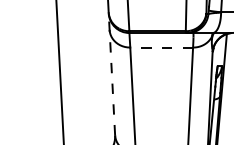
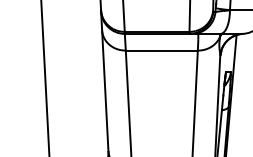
line: (161, 47) -> (161, 50), dashed -> solid
line: (111, 73) -> (104, 80), dashed -> solid

